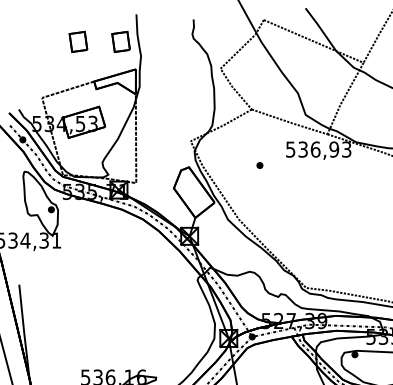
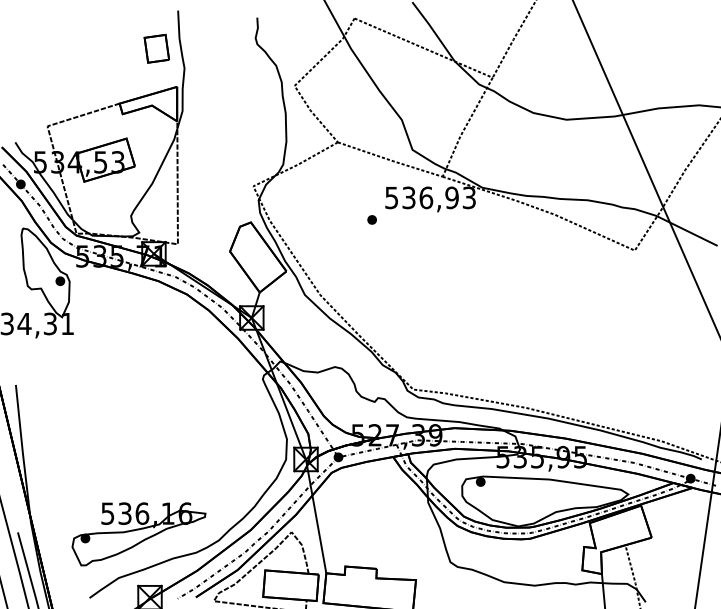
part: (78, 41) -> (97, 48), removed
part: (259, 165) -> (371, 219), moved

